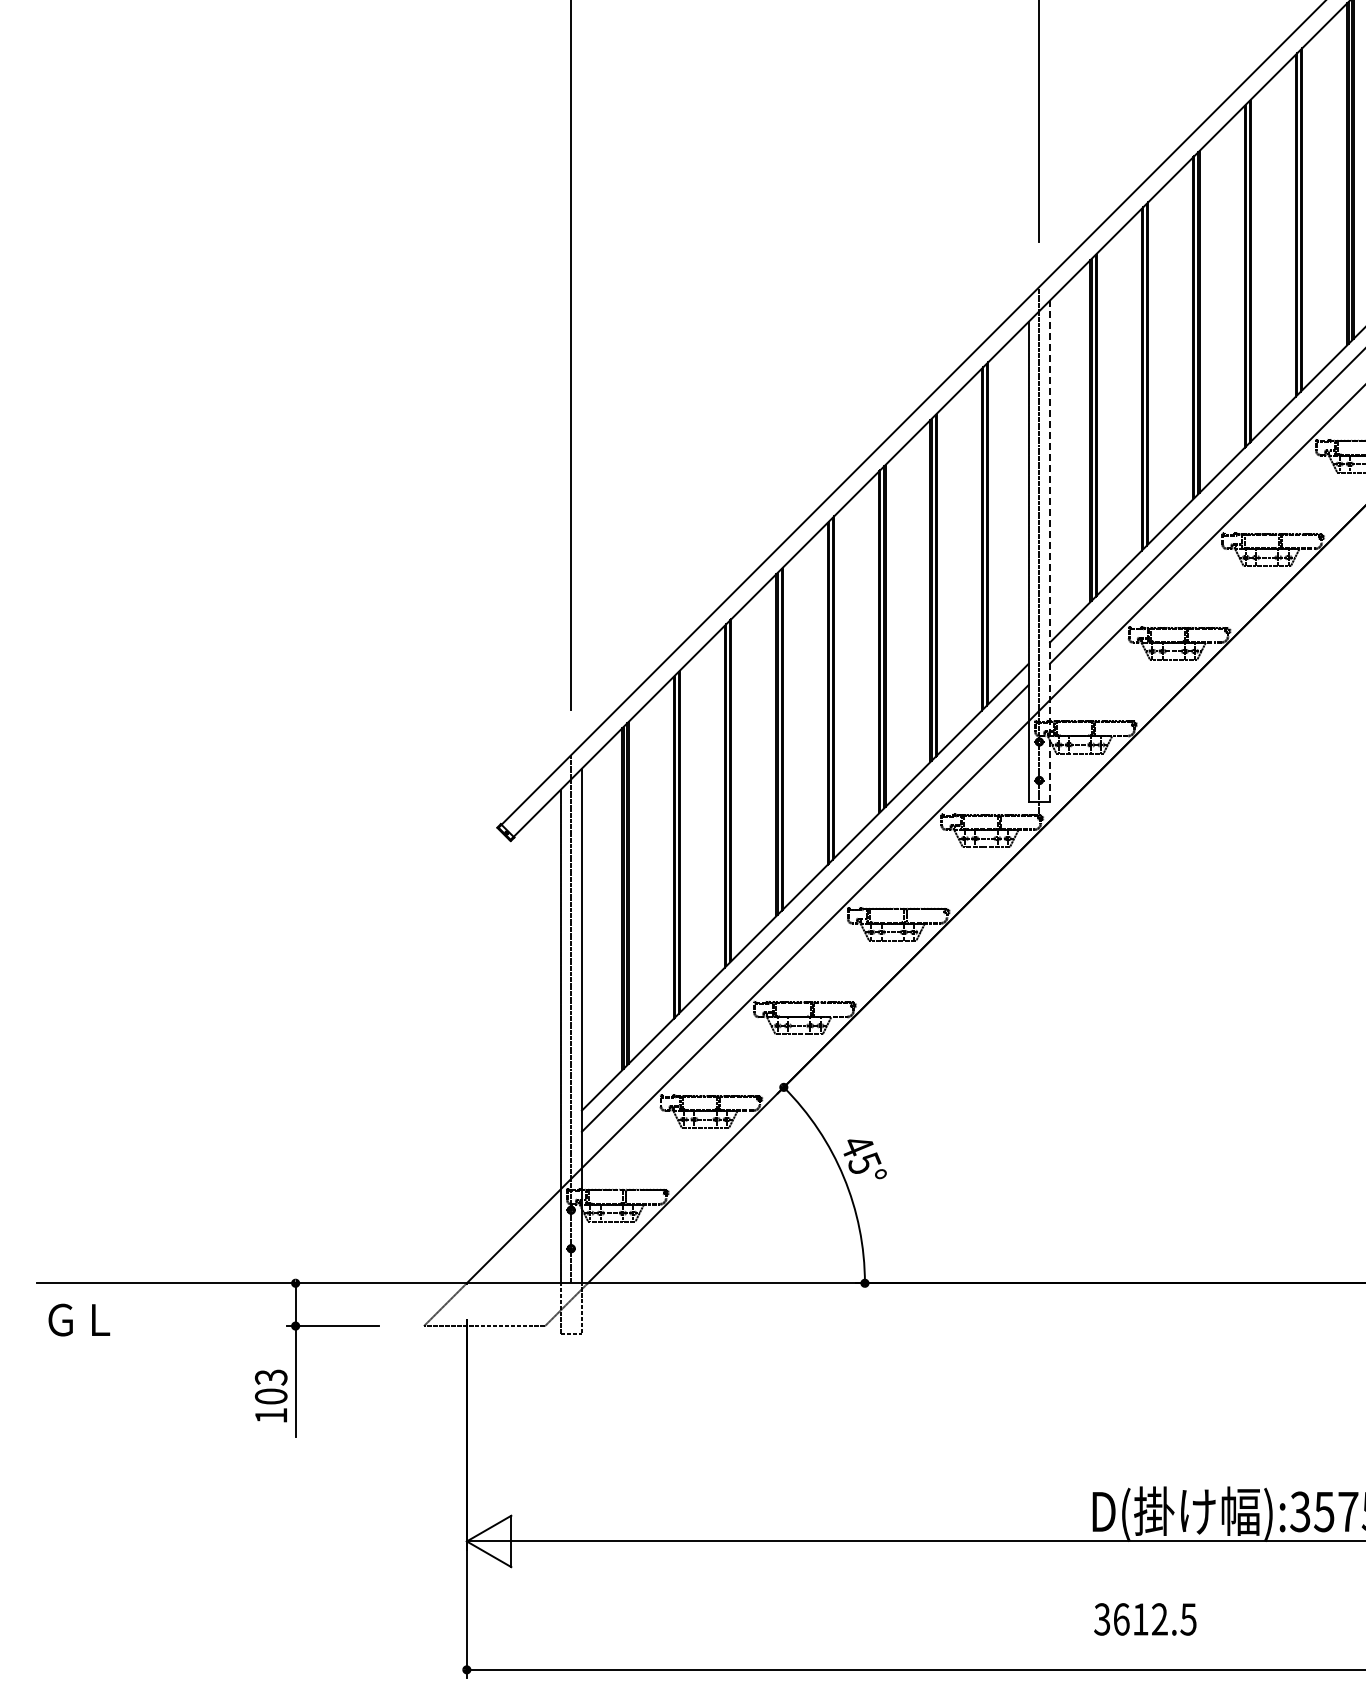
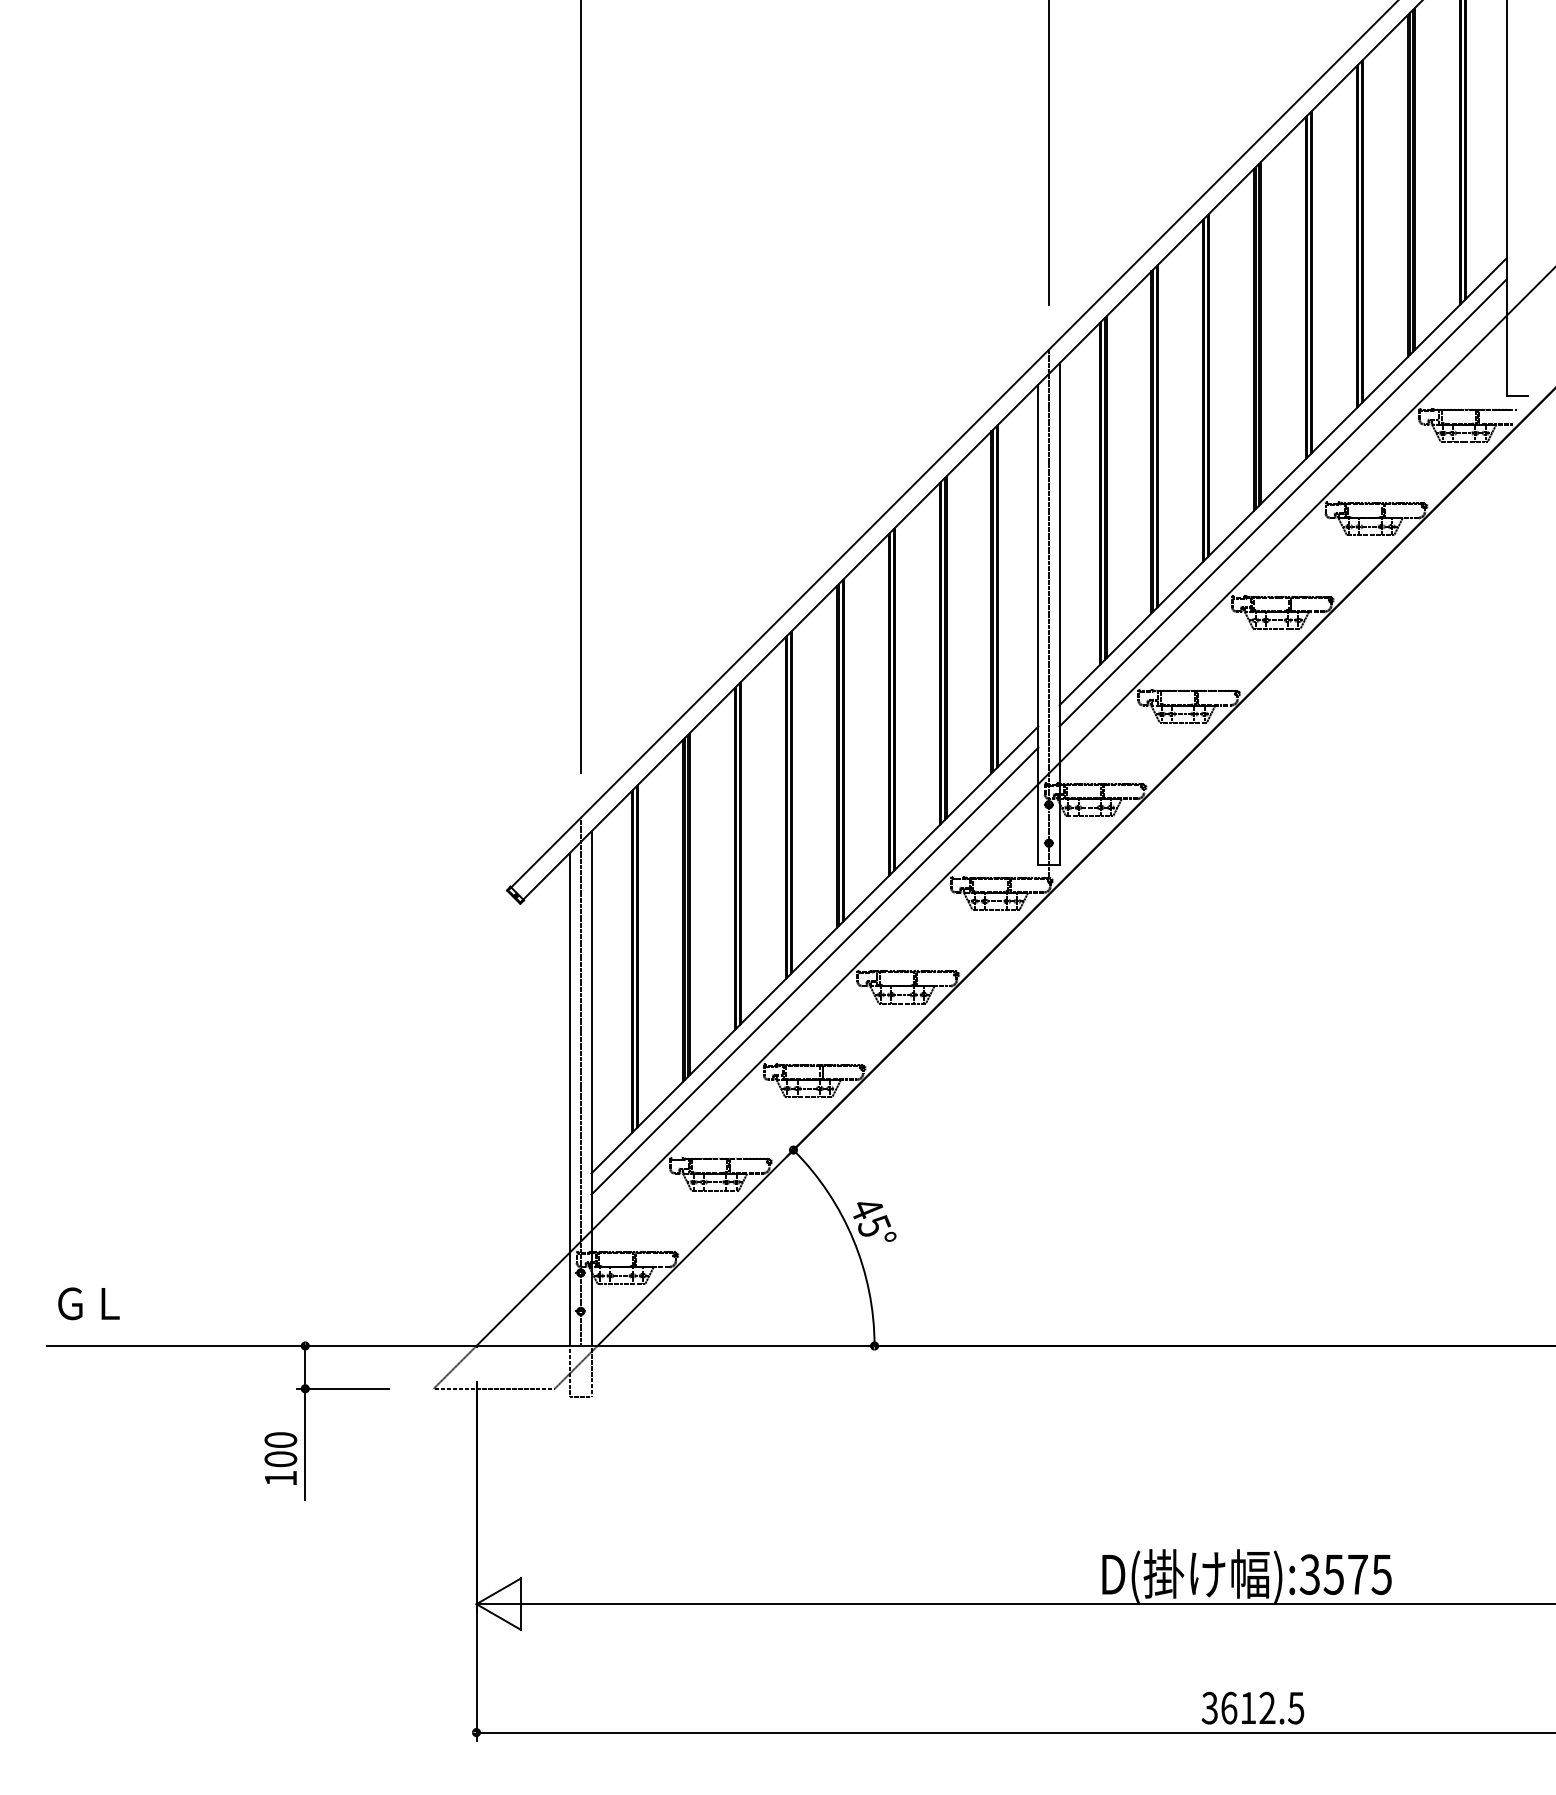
line: (1049, 550) -> (1059, 613), dashed -> solid
text: (78, 1319) -> (88, 1303), moved
text: (270, 1377) -> (280, 1440), 103 -> 100
text: (1144, 1618) -> (1252, 1707), moved

